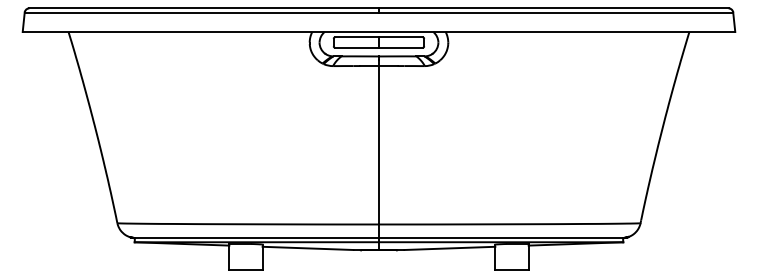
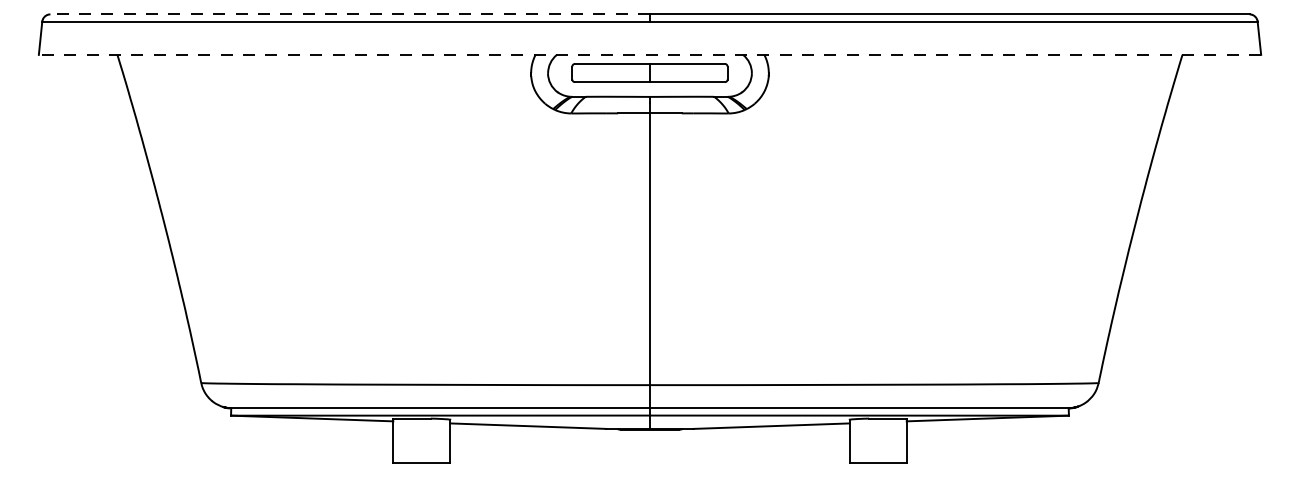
line: (204, 8) -> (350, 14), solid -> dashed
line: (378, 31) -> (649, 54), solid -> dashed

